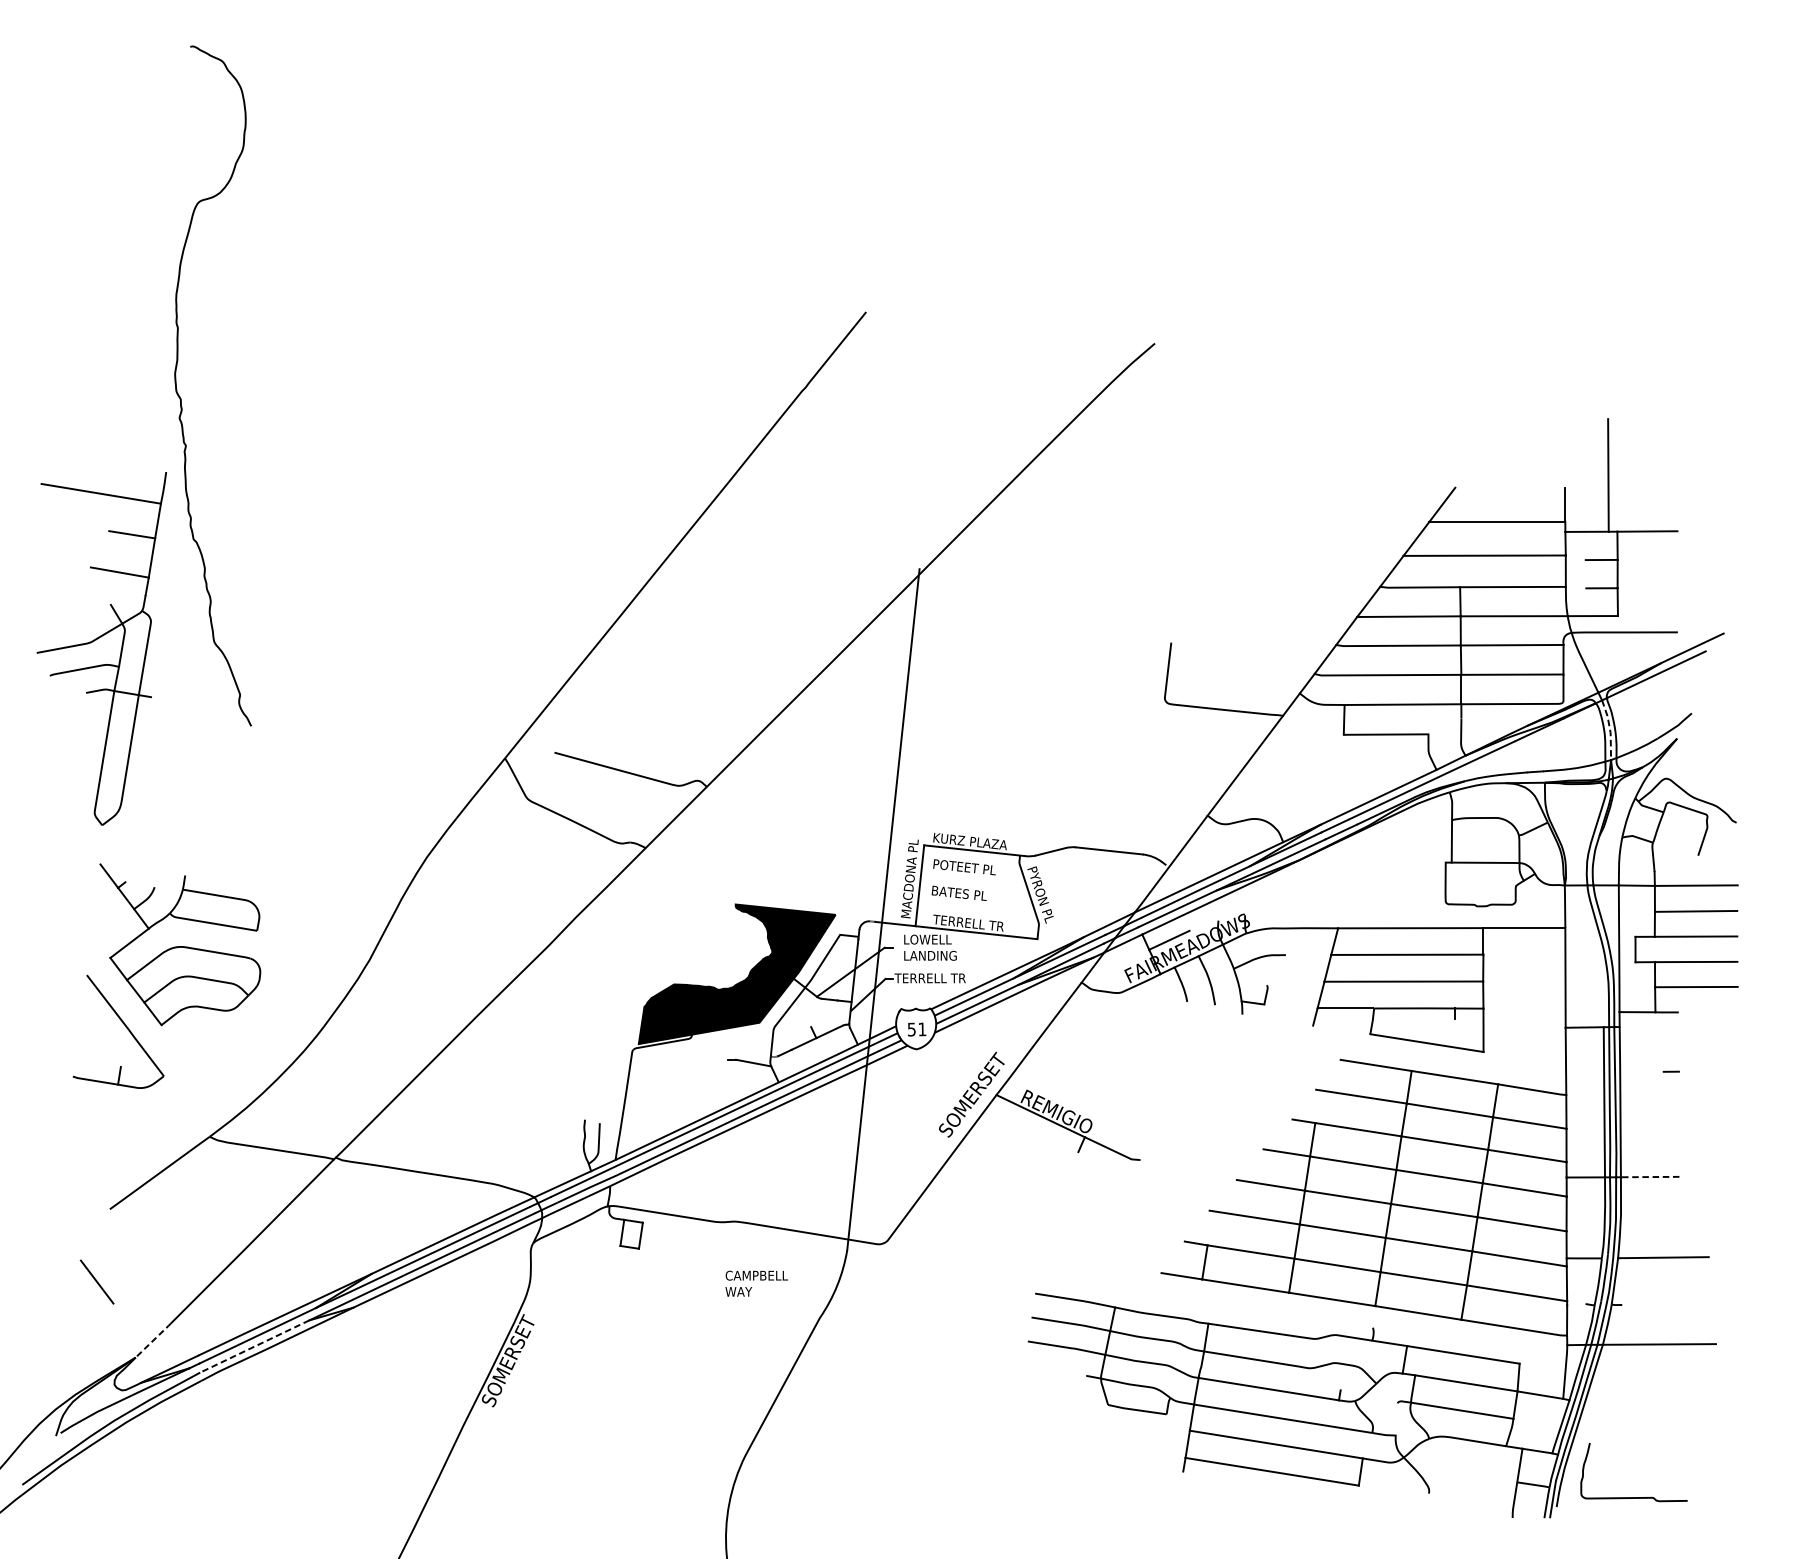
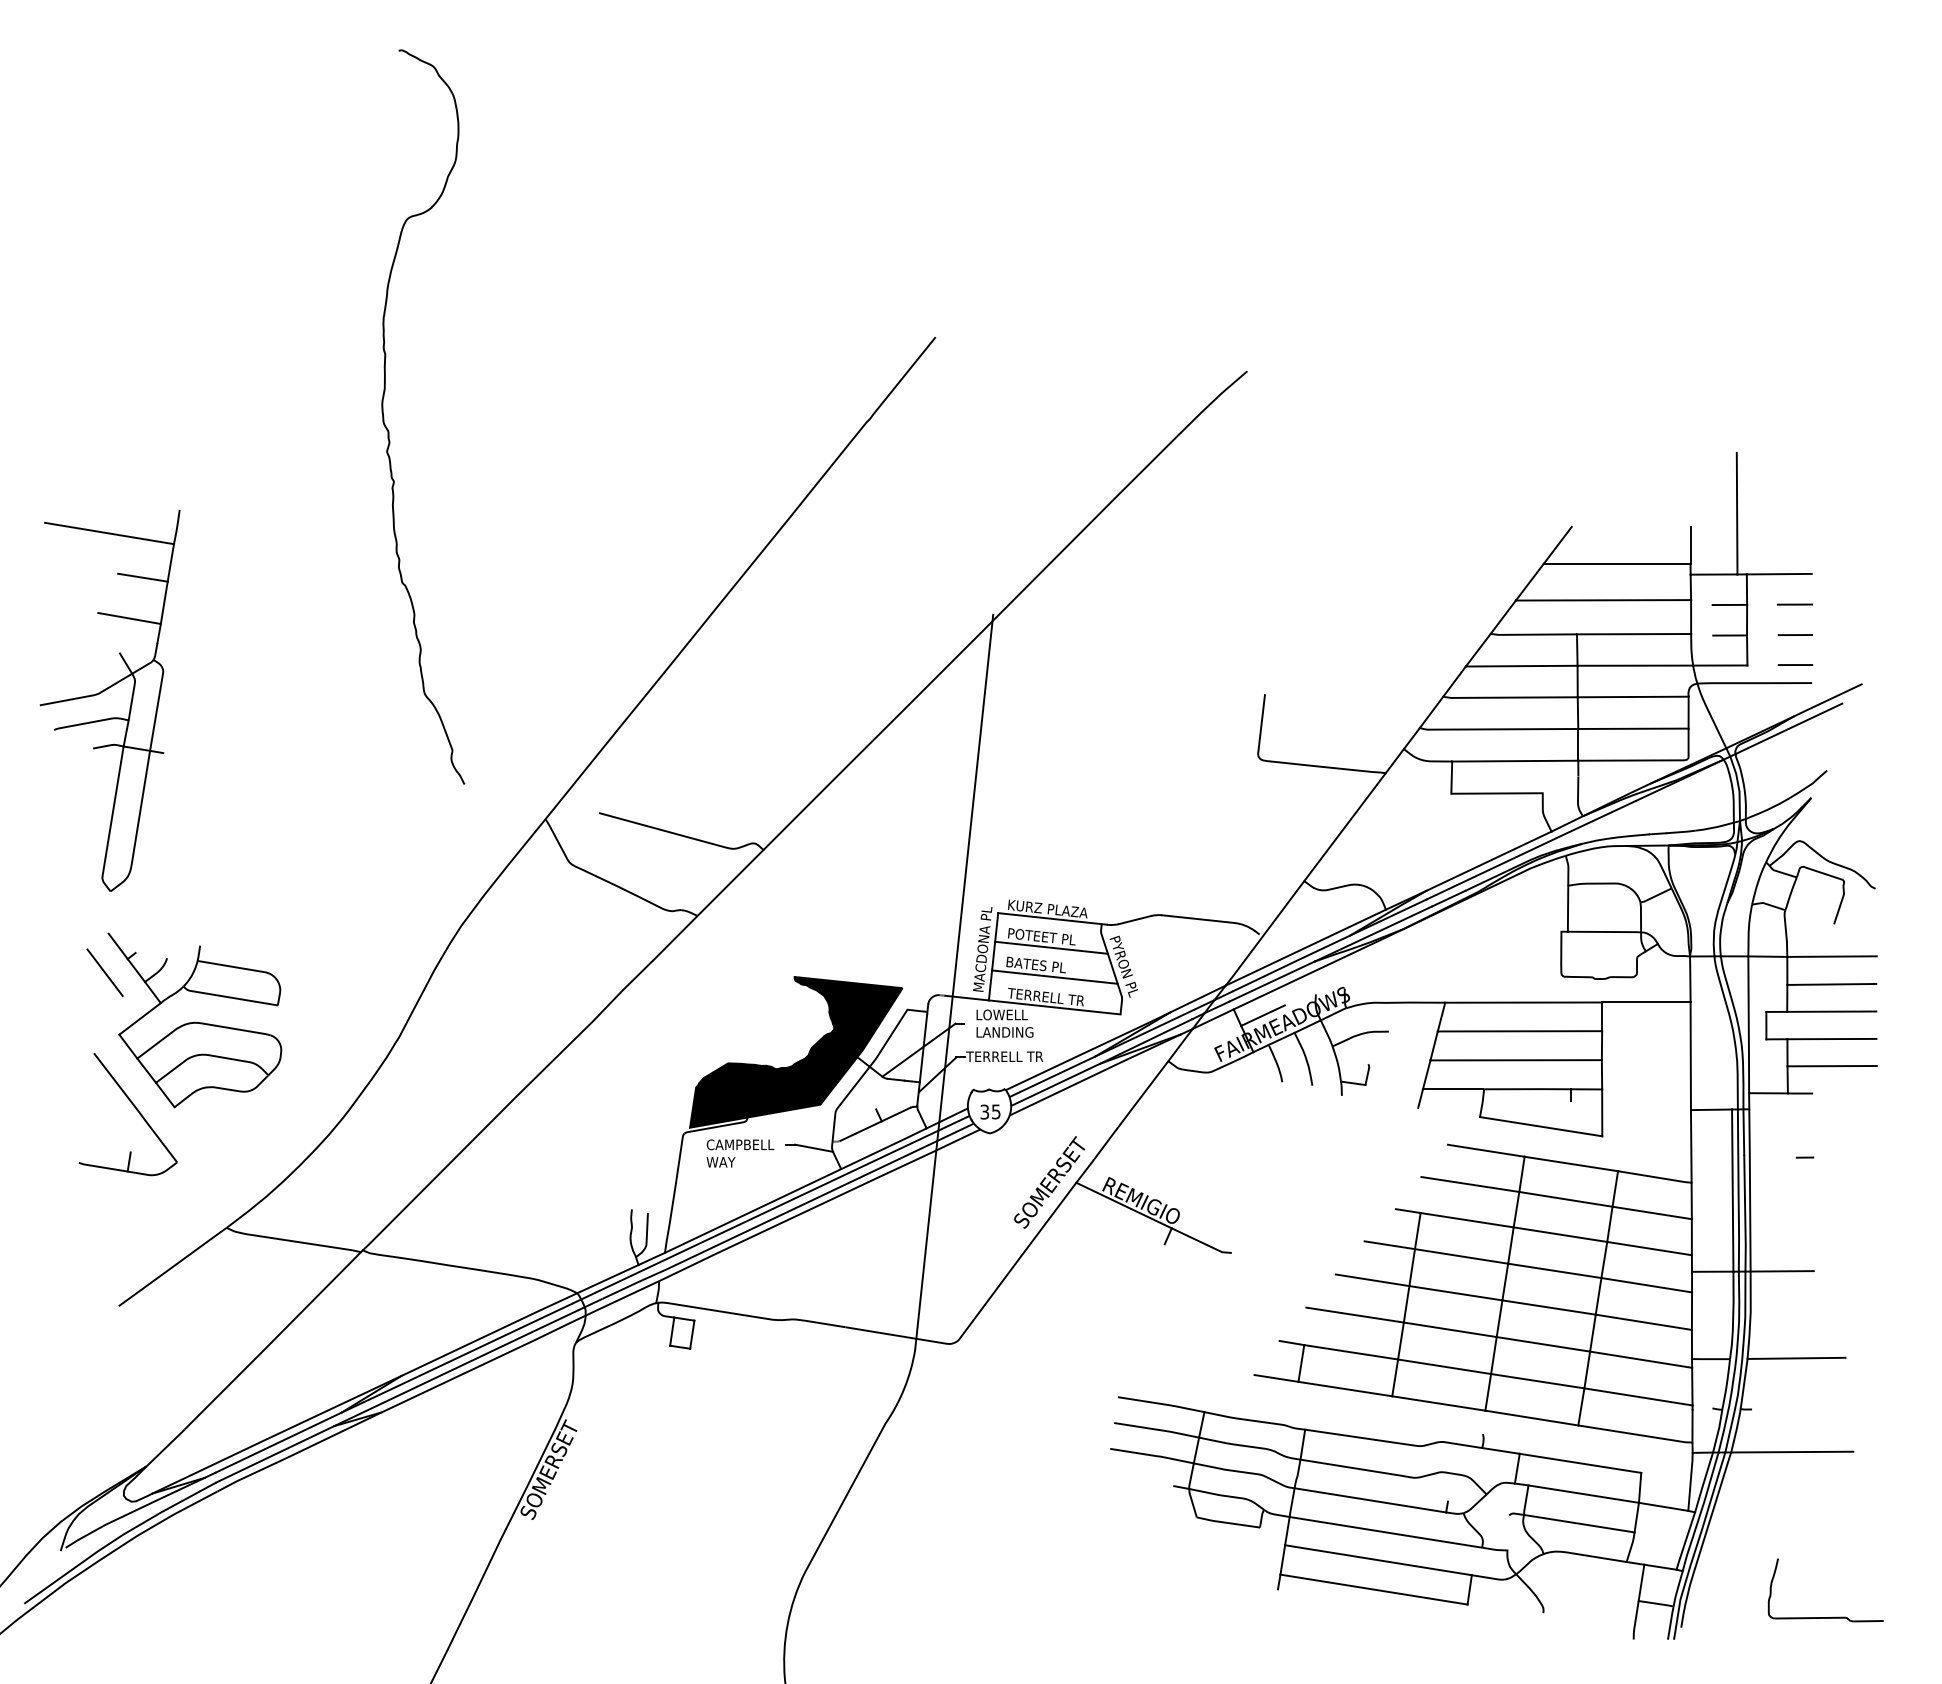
curve: (181, 399) -> (389, 431), moved
line: (1661, 559) -> (1794, 604), added
line: (1662, 588) -> (1795, 635), added
line: (1662, 616) -> (1795, 665), added
line: (1609, 729) -> (1738, 787), dashed -> solid
line: (973, 877) -> (1051, 947), added
line: (976, 904) -> (1054, 976), added
text: (917, 1029) -> (990, 1111), 51 -> 35
line: (1650, 1177) -> (1782, 1271), dashed -> solid
line: (96, 1281) -> (104, 972), moved
text: (756, 1283) -> (740, 1153), moved
line: (153, 1340) -> (165, 1447), dashed -> solid
line: (254, 1346) -> (274, 1454), dashed -> solid
curve: (1633, 1497) -> (1825, 1617), moved

